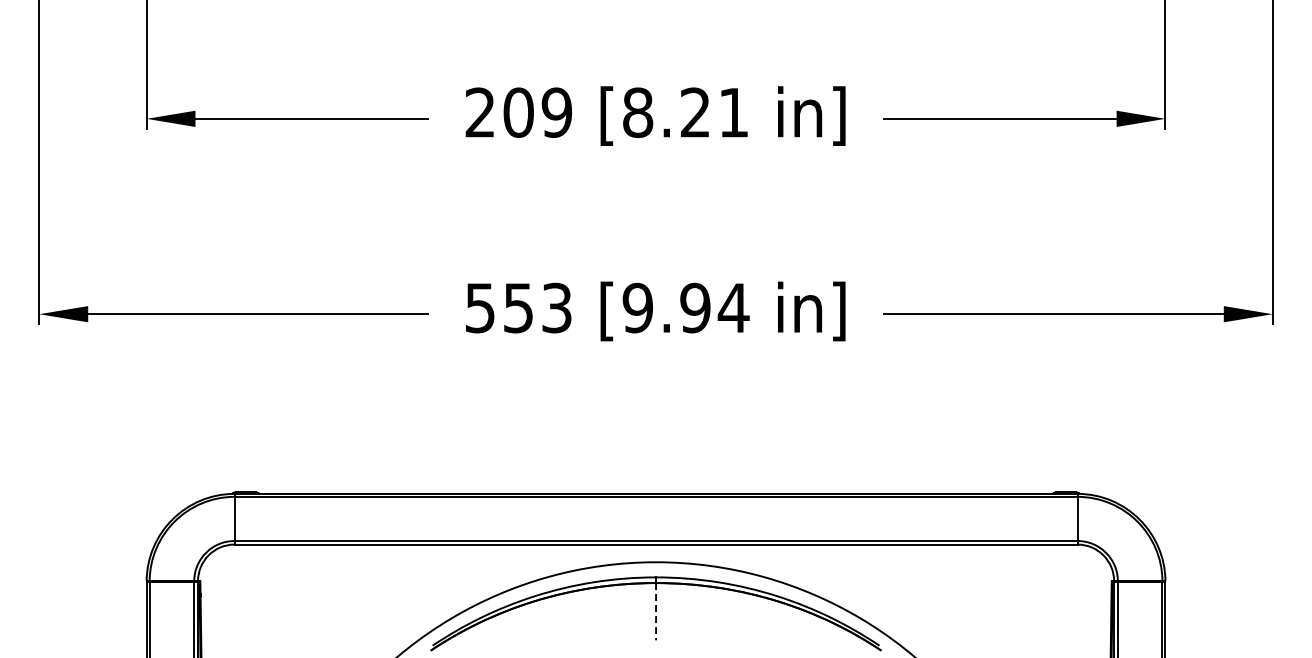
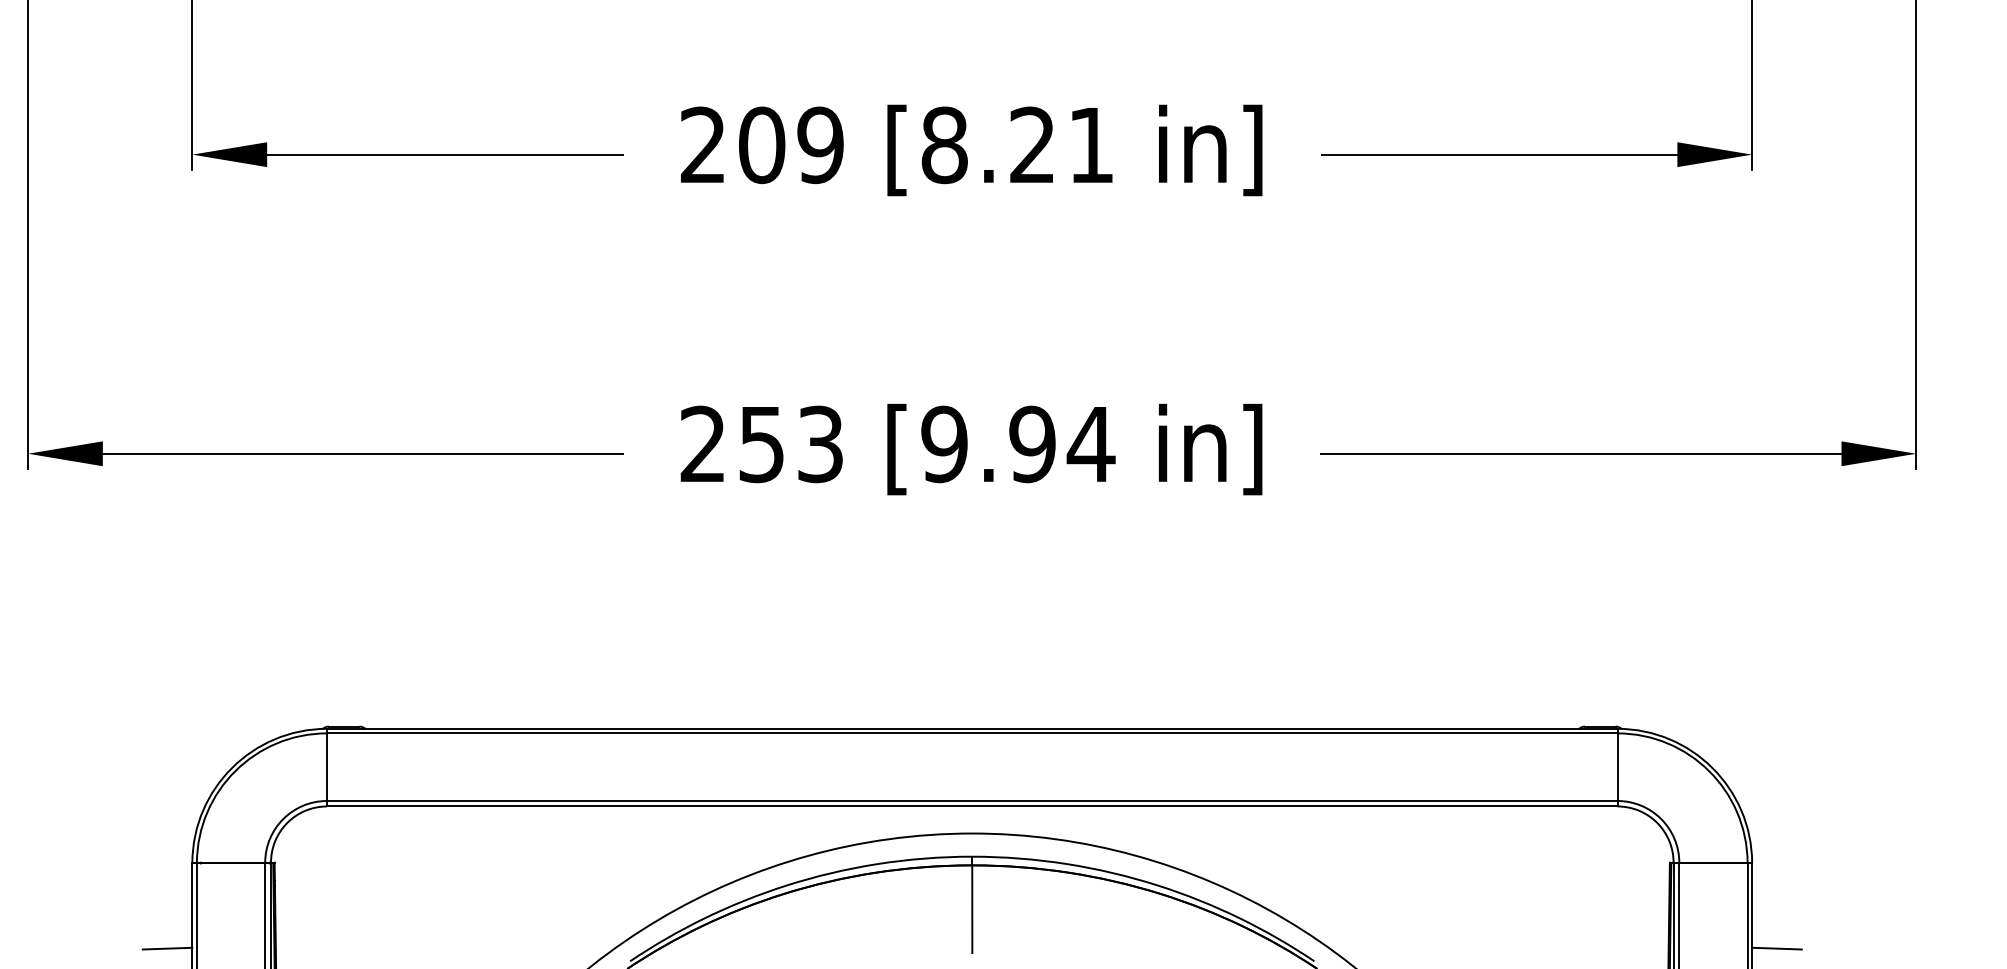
text: (479, 307) -> (701, 443), 553 -> 253
line: (656, 611) -> (972, 908), dashed -> solid
line: (130, 637) -> (167, 948), added
line: (1181, 637) -> (1776, 948), added

